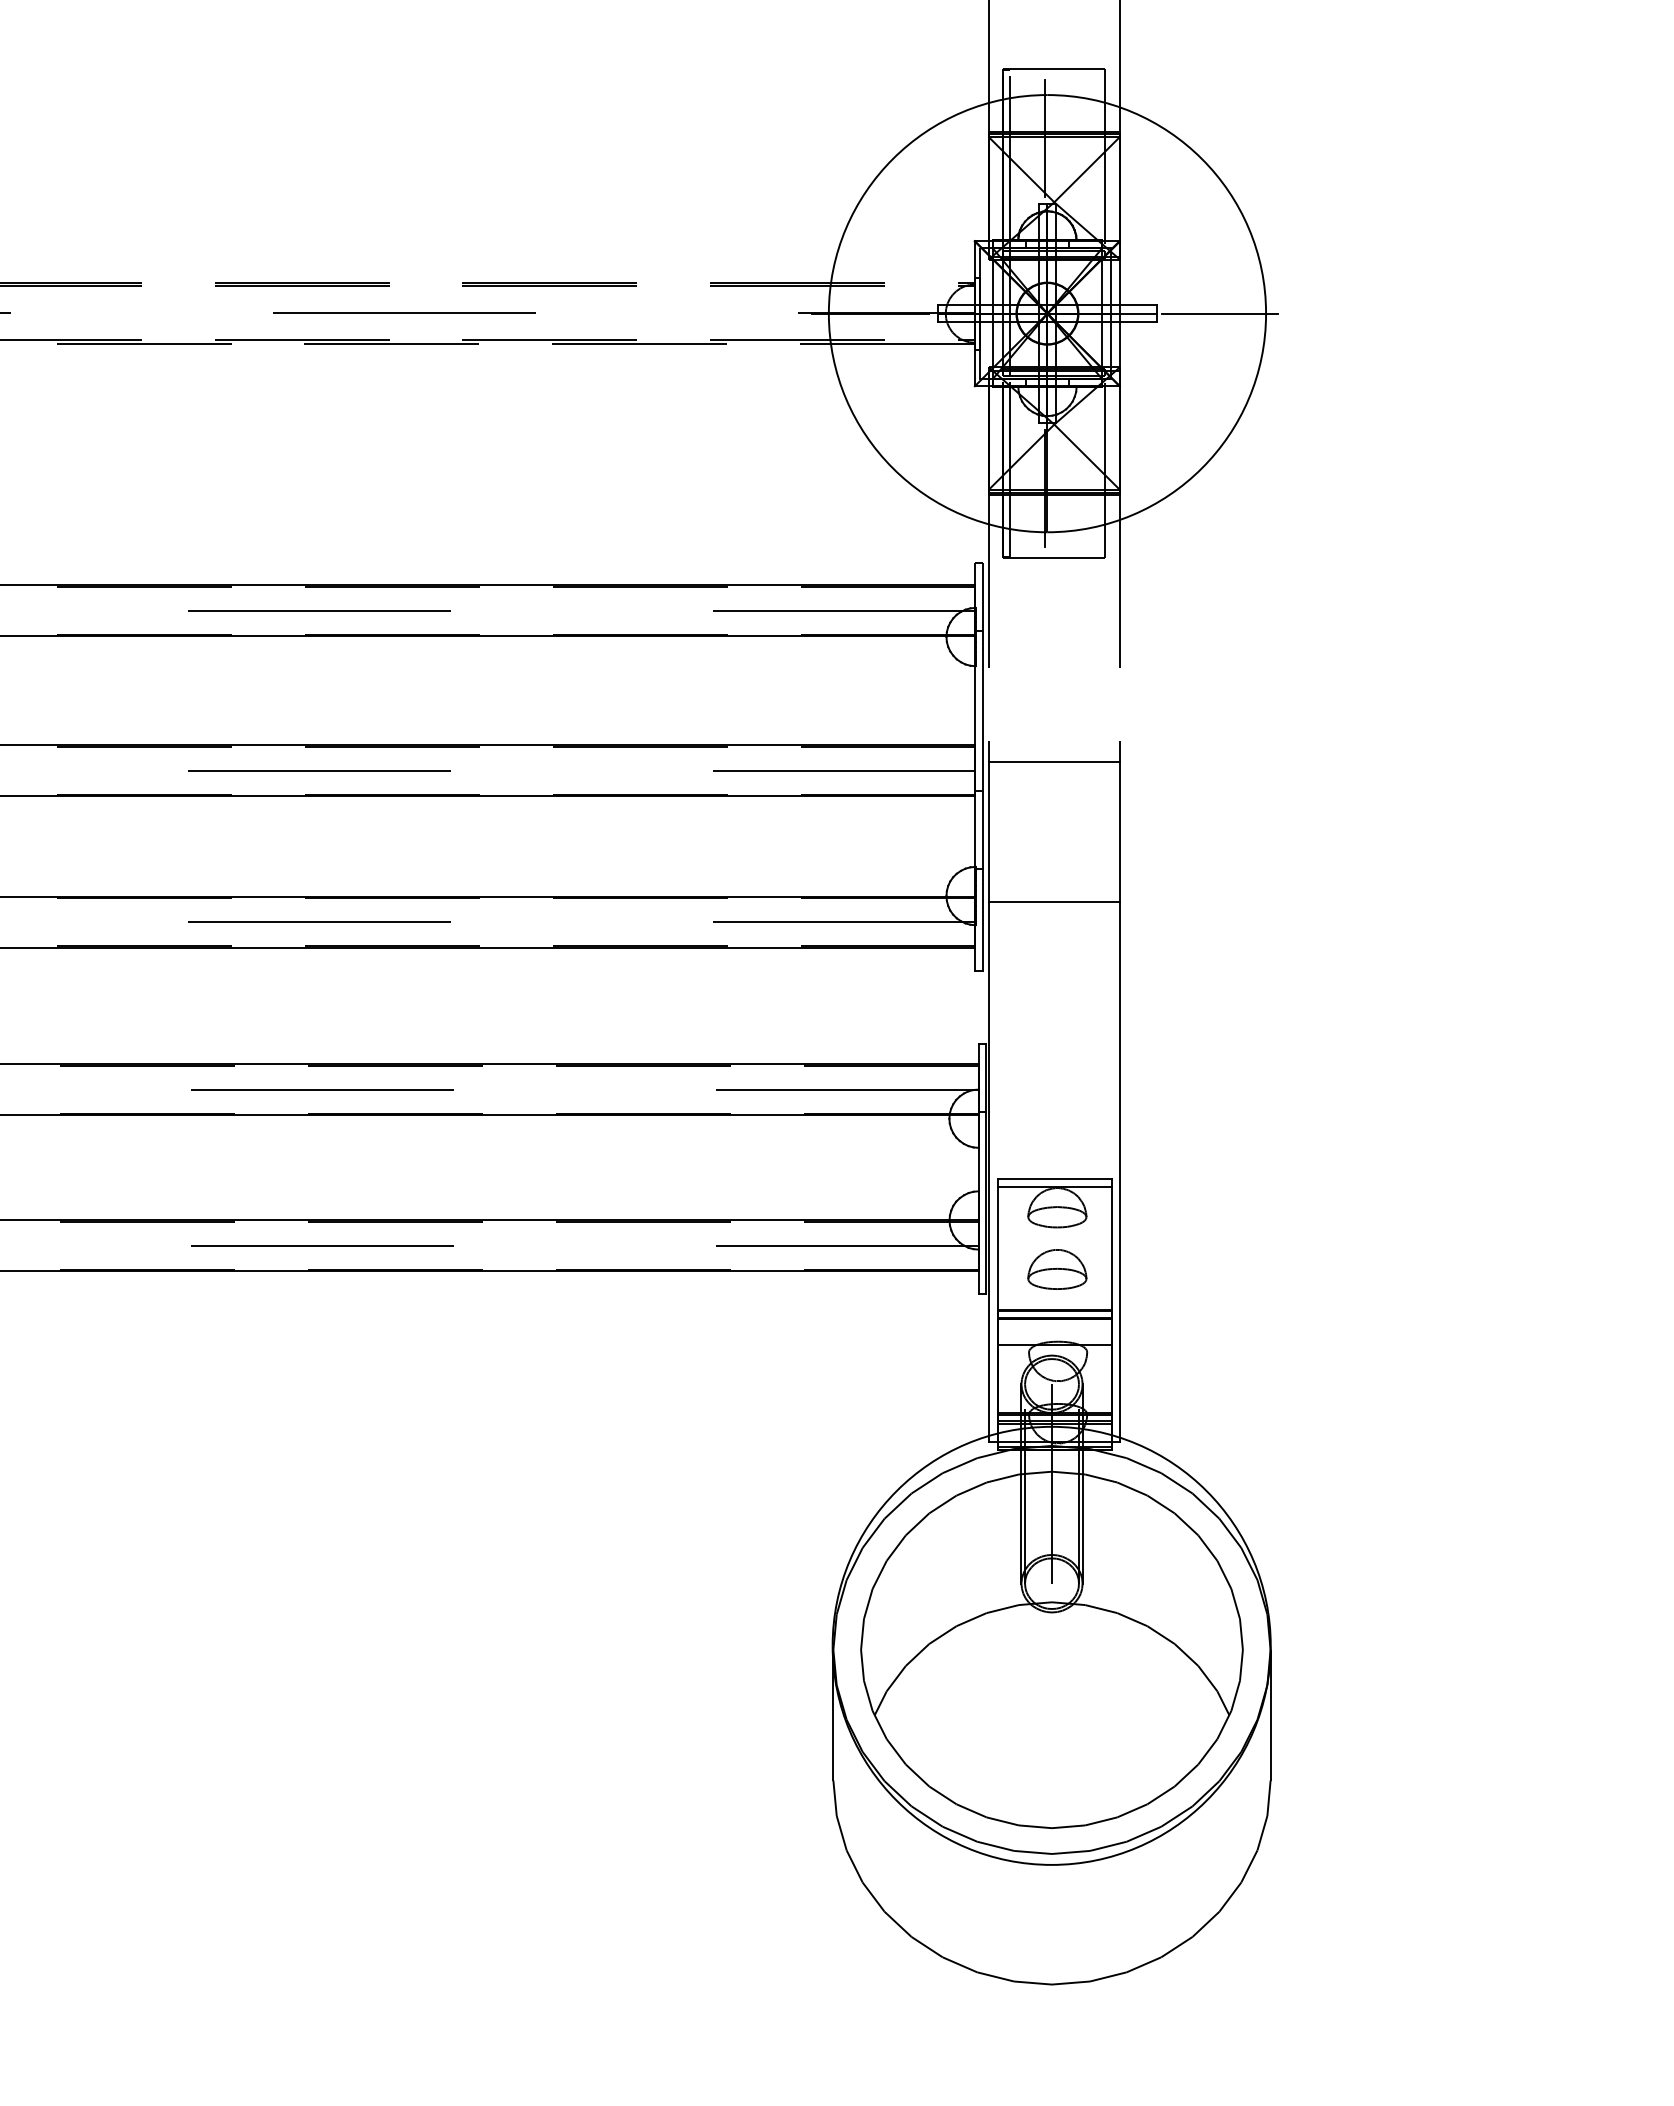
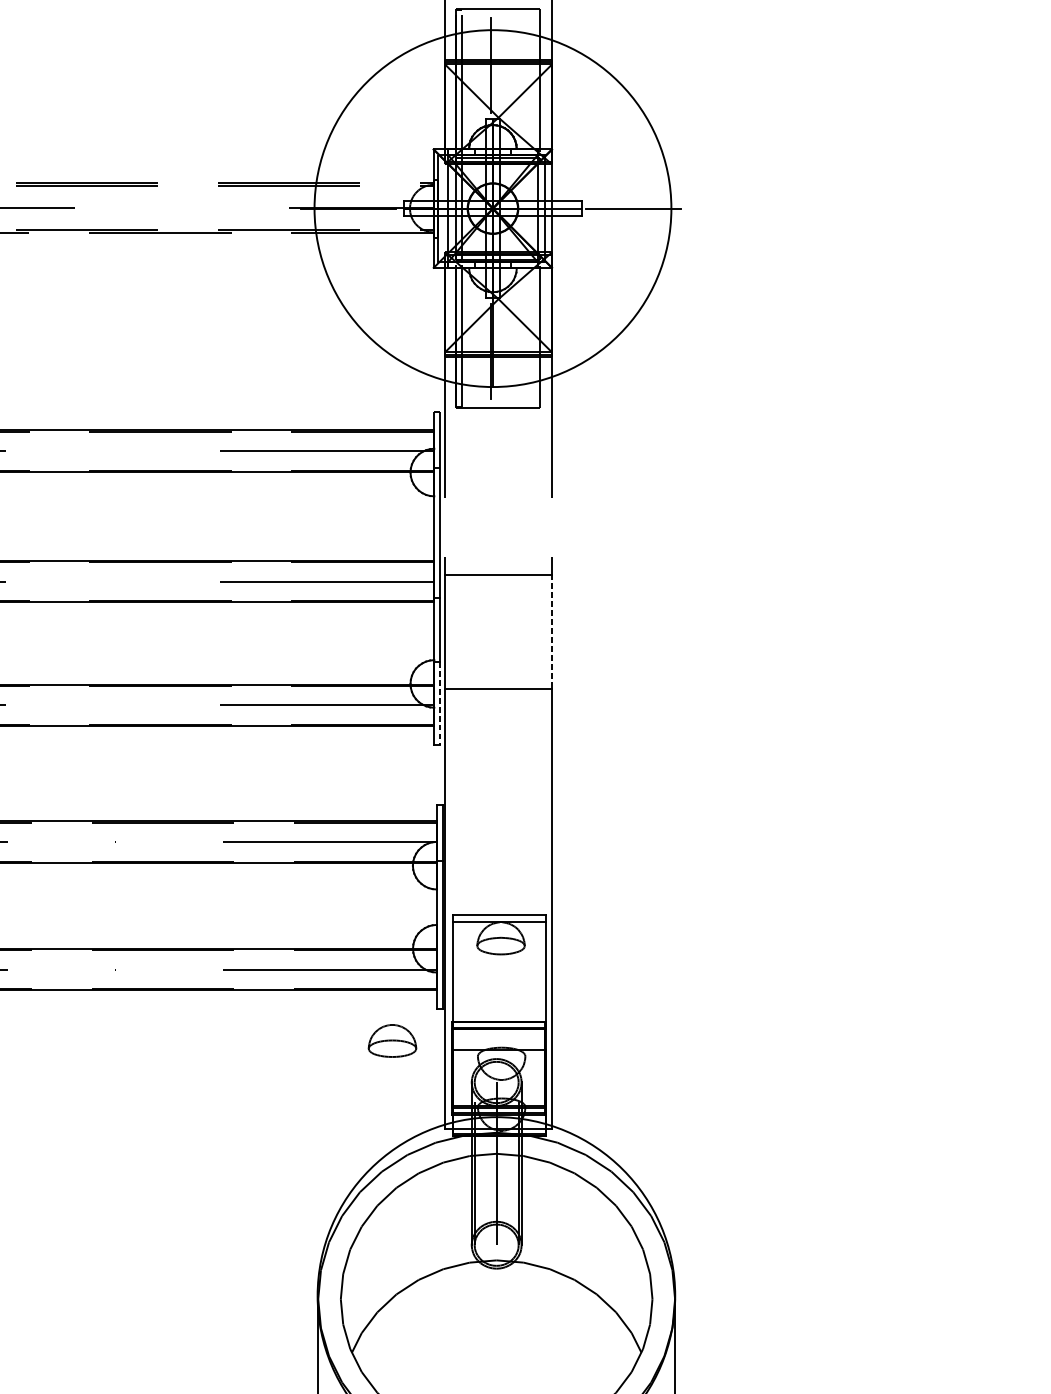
line: (1120, 832) -> (552, 632), solid -> dashed
line: (982, 919) -> (439, 703), solid -> dashed
part: (1057, 1269) -> (392, 1040), moved

